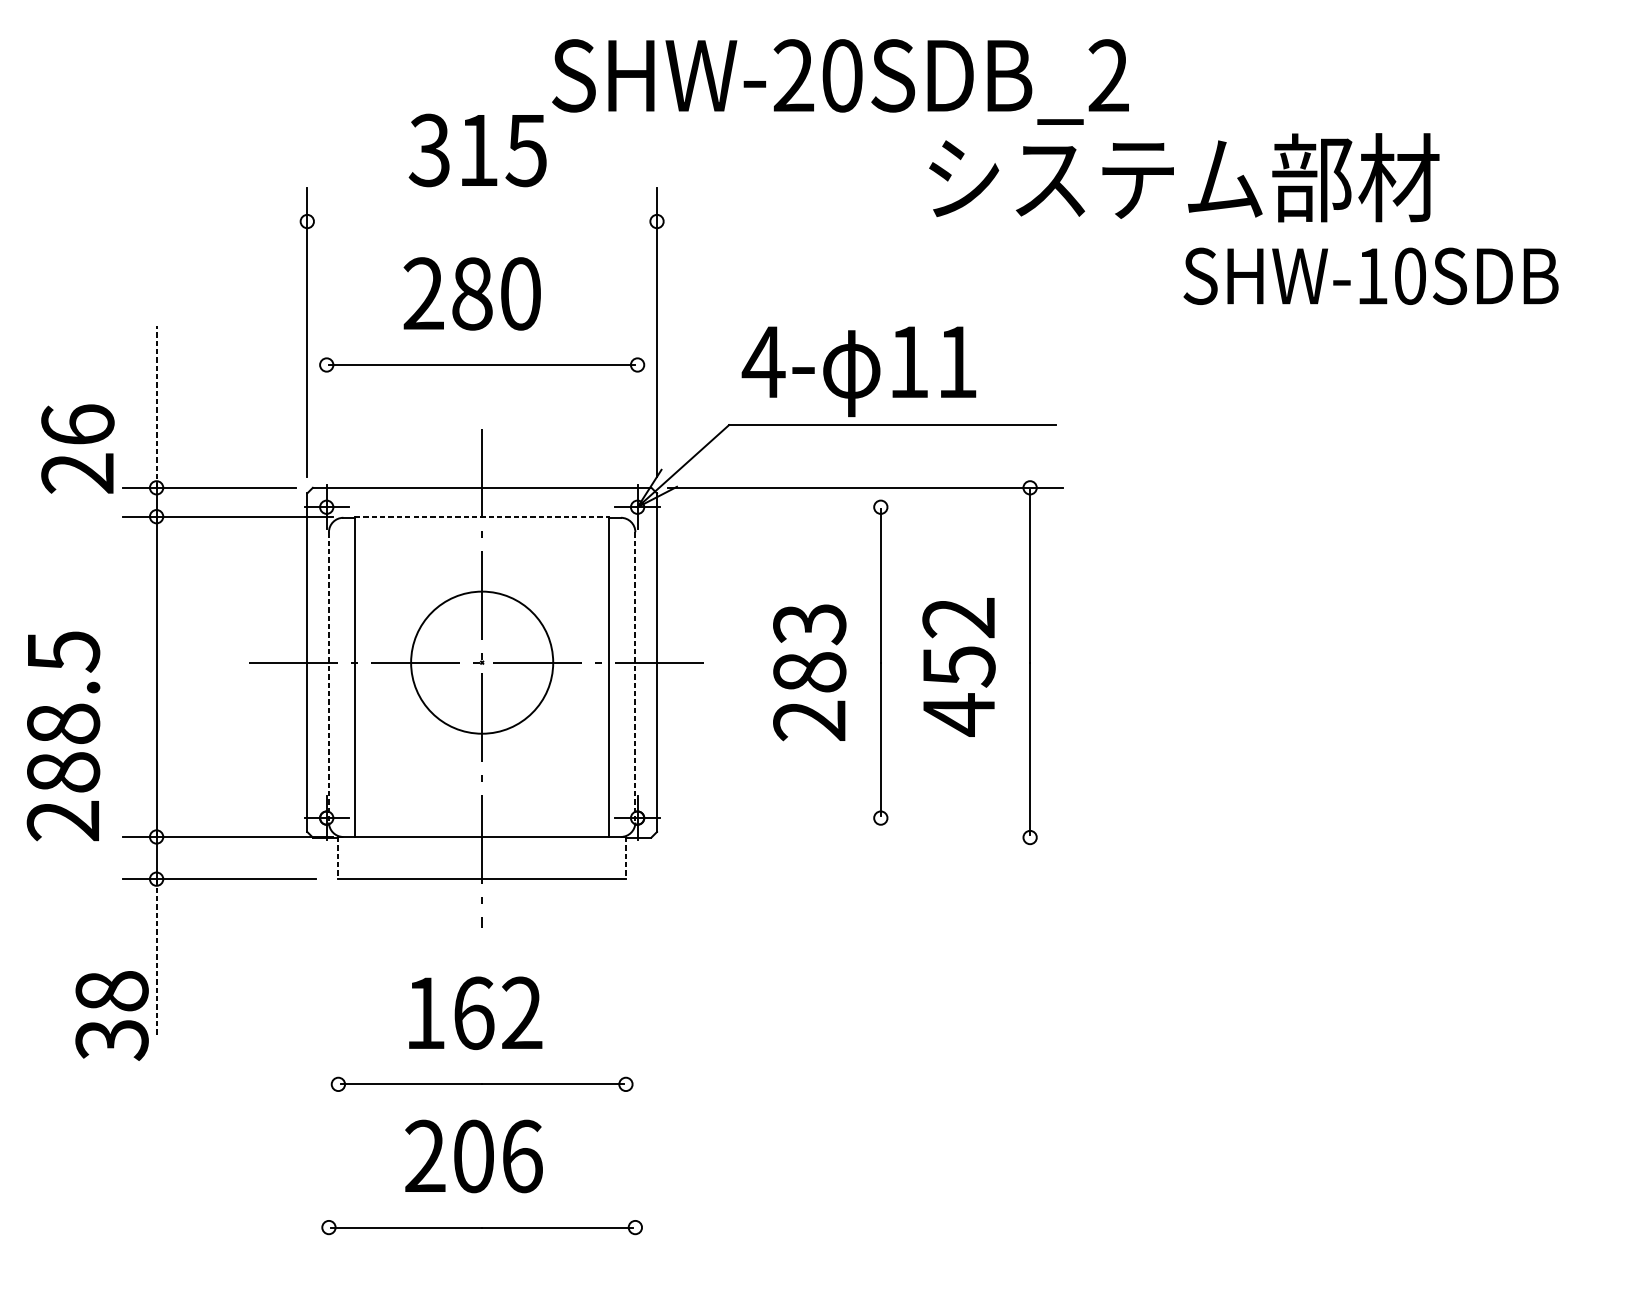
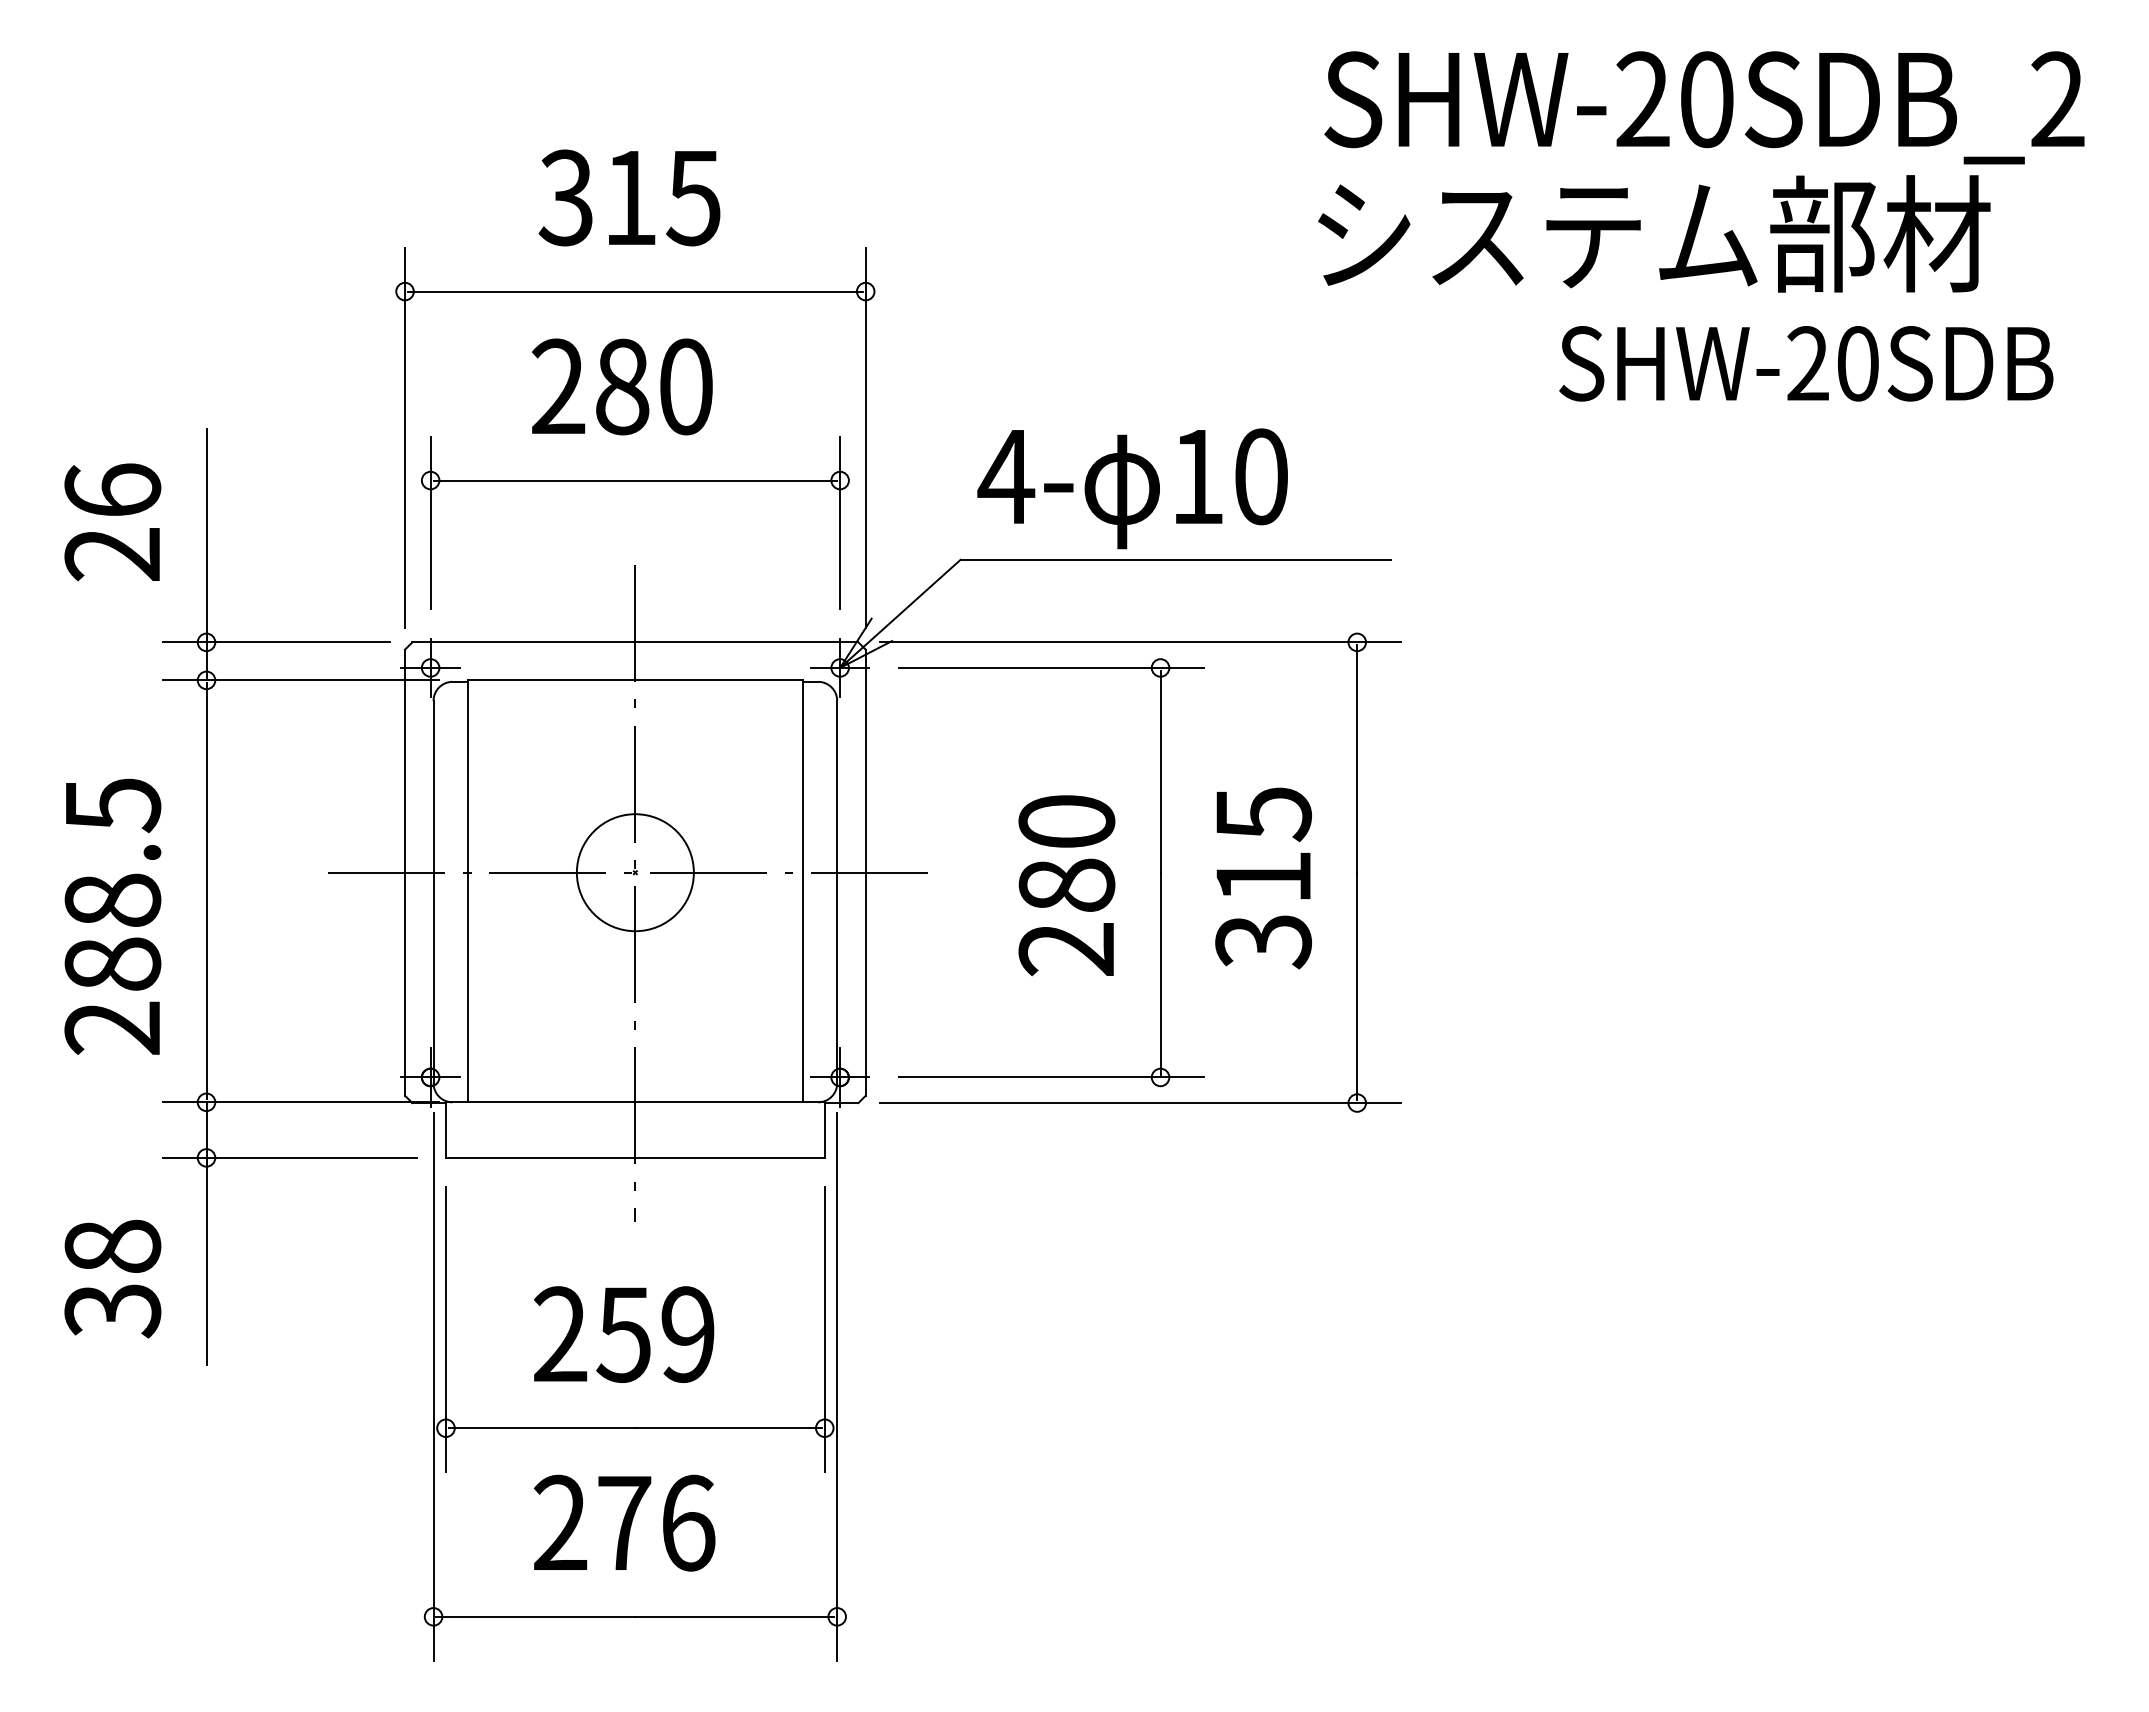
text: (840, 81) -> (1704, 107), moved
text: (1184, 177) -> (1654, 233), moved
line: (481, 221) -> (634, 291), added
text: (1371, 276) -> (1807, 363), SHW-10SDB -> SHW-20SDB
text: (957, 361) -> (1261, 476), 11 -> 10
line: (326, 396) -> (430, 522), added
line: (637, 396) -> (840, 522), added
line: (156, 406) -> (206, 535), dashed -> solid
text: (77, 449) -> (112, 522), moved
line: (798, 506) -> (1051, 667), added
line: (482, 516) -> (635, 680), dashed -> solid
text: (809, 624) -> (1066, 822), 283 -> 280
circle: (481, 662) -> (634, 872), size x0.62
text: (958, 667) -> (1263, 878), 452 -> 315
line: (328, 677) -> (433, 892), dashed -> solid
line: (635, 677) -> (837, 892), dashed -> solid
text: (63, 736) -> (112, 916), moved
line: (798, 818) -> (1051, 1077), added
line: (865, 837) -> (1140, 1103), added
line: (338, 858) -> (445, 1130), dashed -> solid
line: (625, 858) -> (824, 1130), dashed -> solid
line: (156, 957) -> (206, 1261), dashed -> solid
line: (338, 1009) -> (445, 1329), added
line: (625, 1009) -> (824, 1329), added
text: (473, 1013) -> (624, 1334), 162 -> 259
text: (111, 1015) -> (112, 1278), moved
line: (328, 1052) -> (433, 1386), added
line: (635, 1052) -> (837, 1386), added
text: (473, 1155) -> (624, 1522), 206 -> 276

